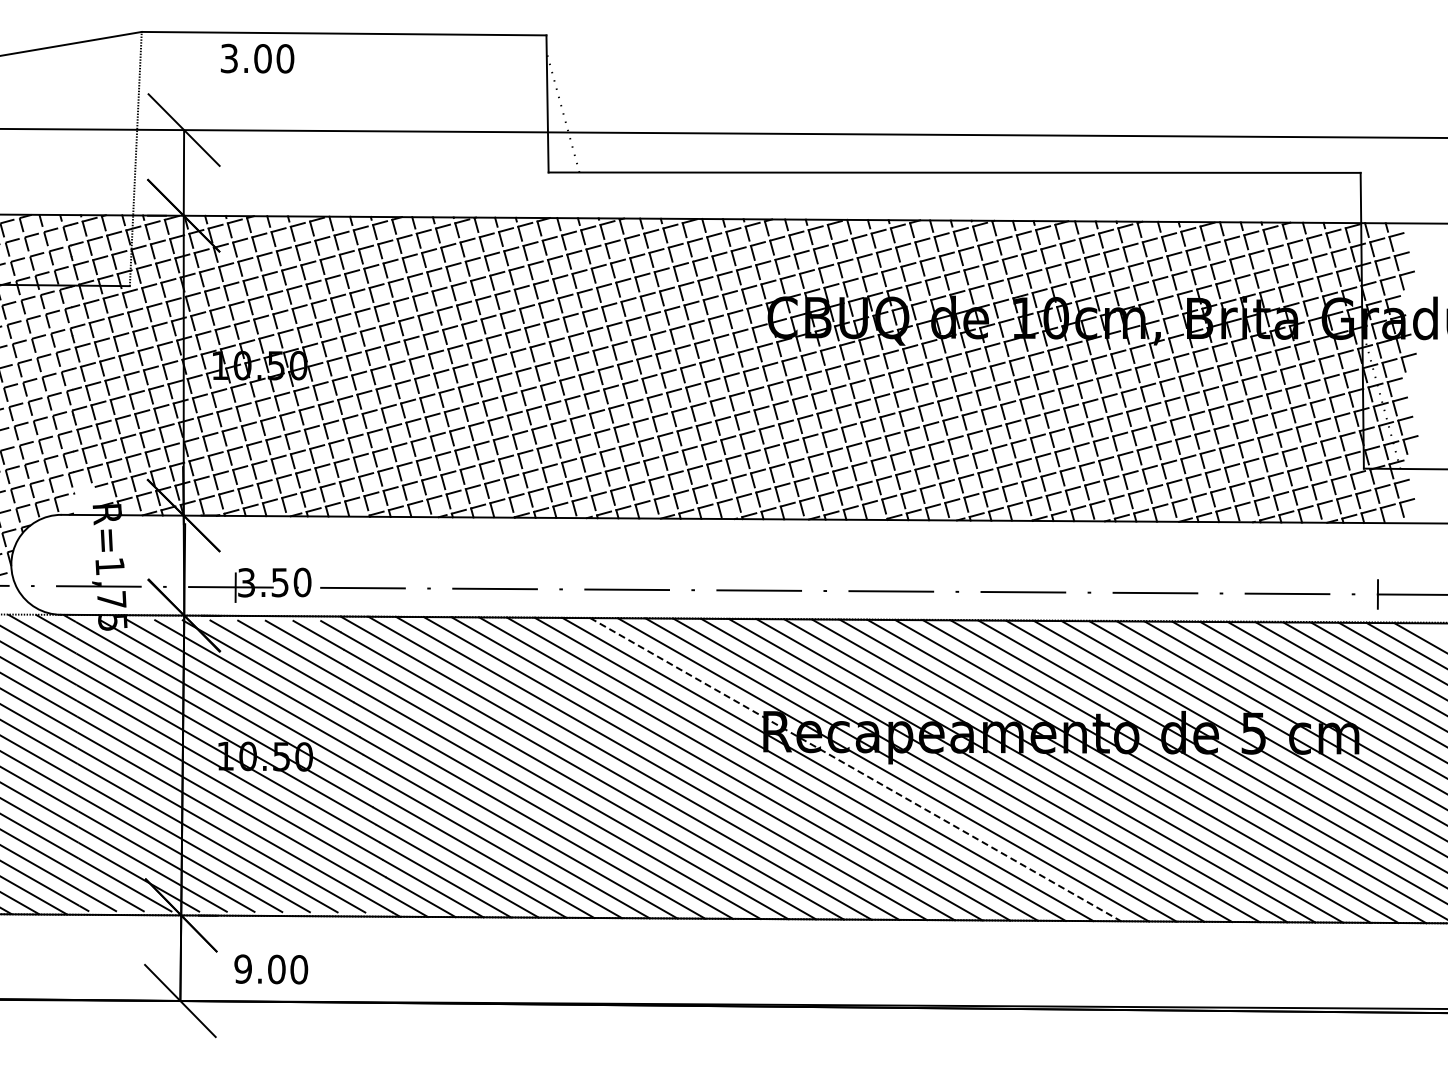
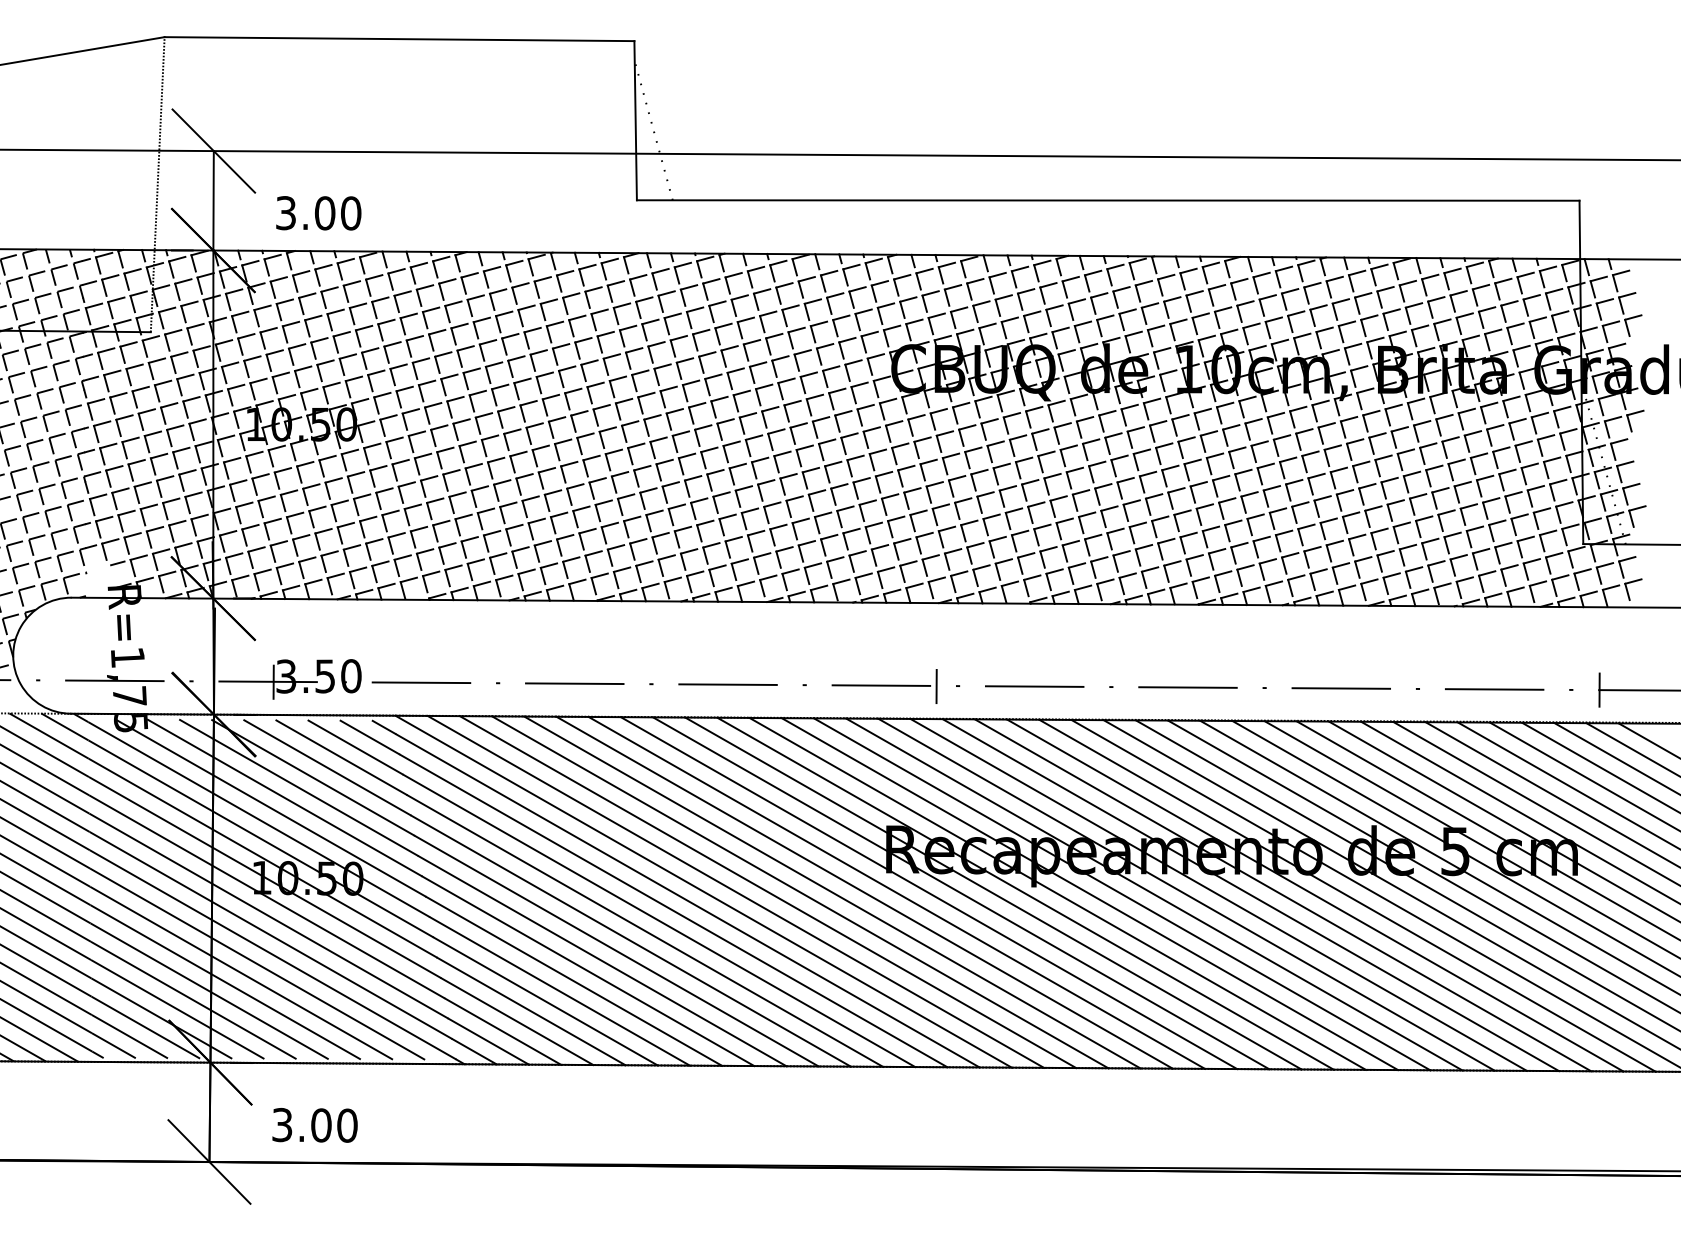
text: (257, 58) -> (318, 213), moved
line: (806, 591) -> (936, 686), added
line: (855, 769) -> (993, 893), dashed -> solid
text: (242, 968) -> (281, 1124), 9.00 -> 3.00

